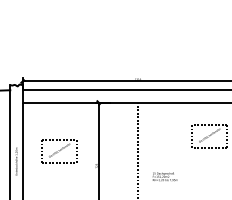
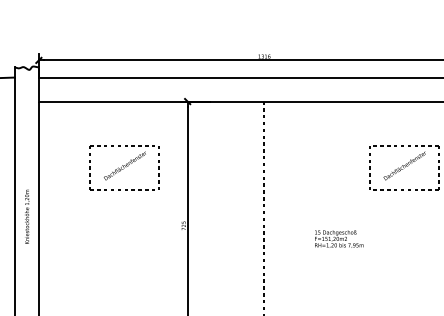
part: (59, 151) -> (124, 167), moved
text: (164, 176) -> (337, 238), moved

